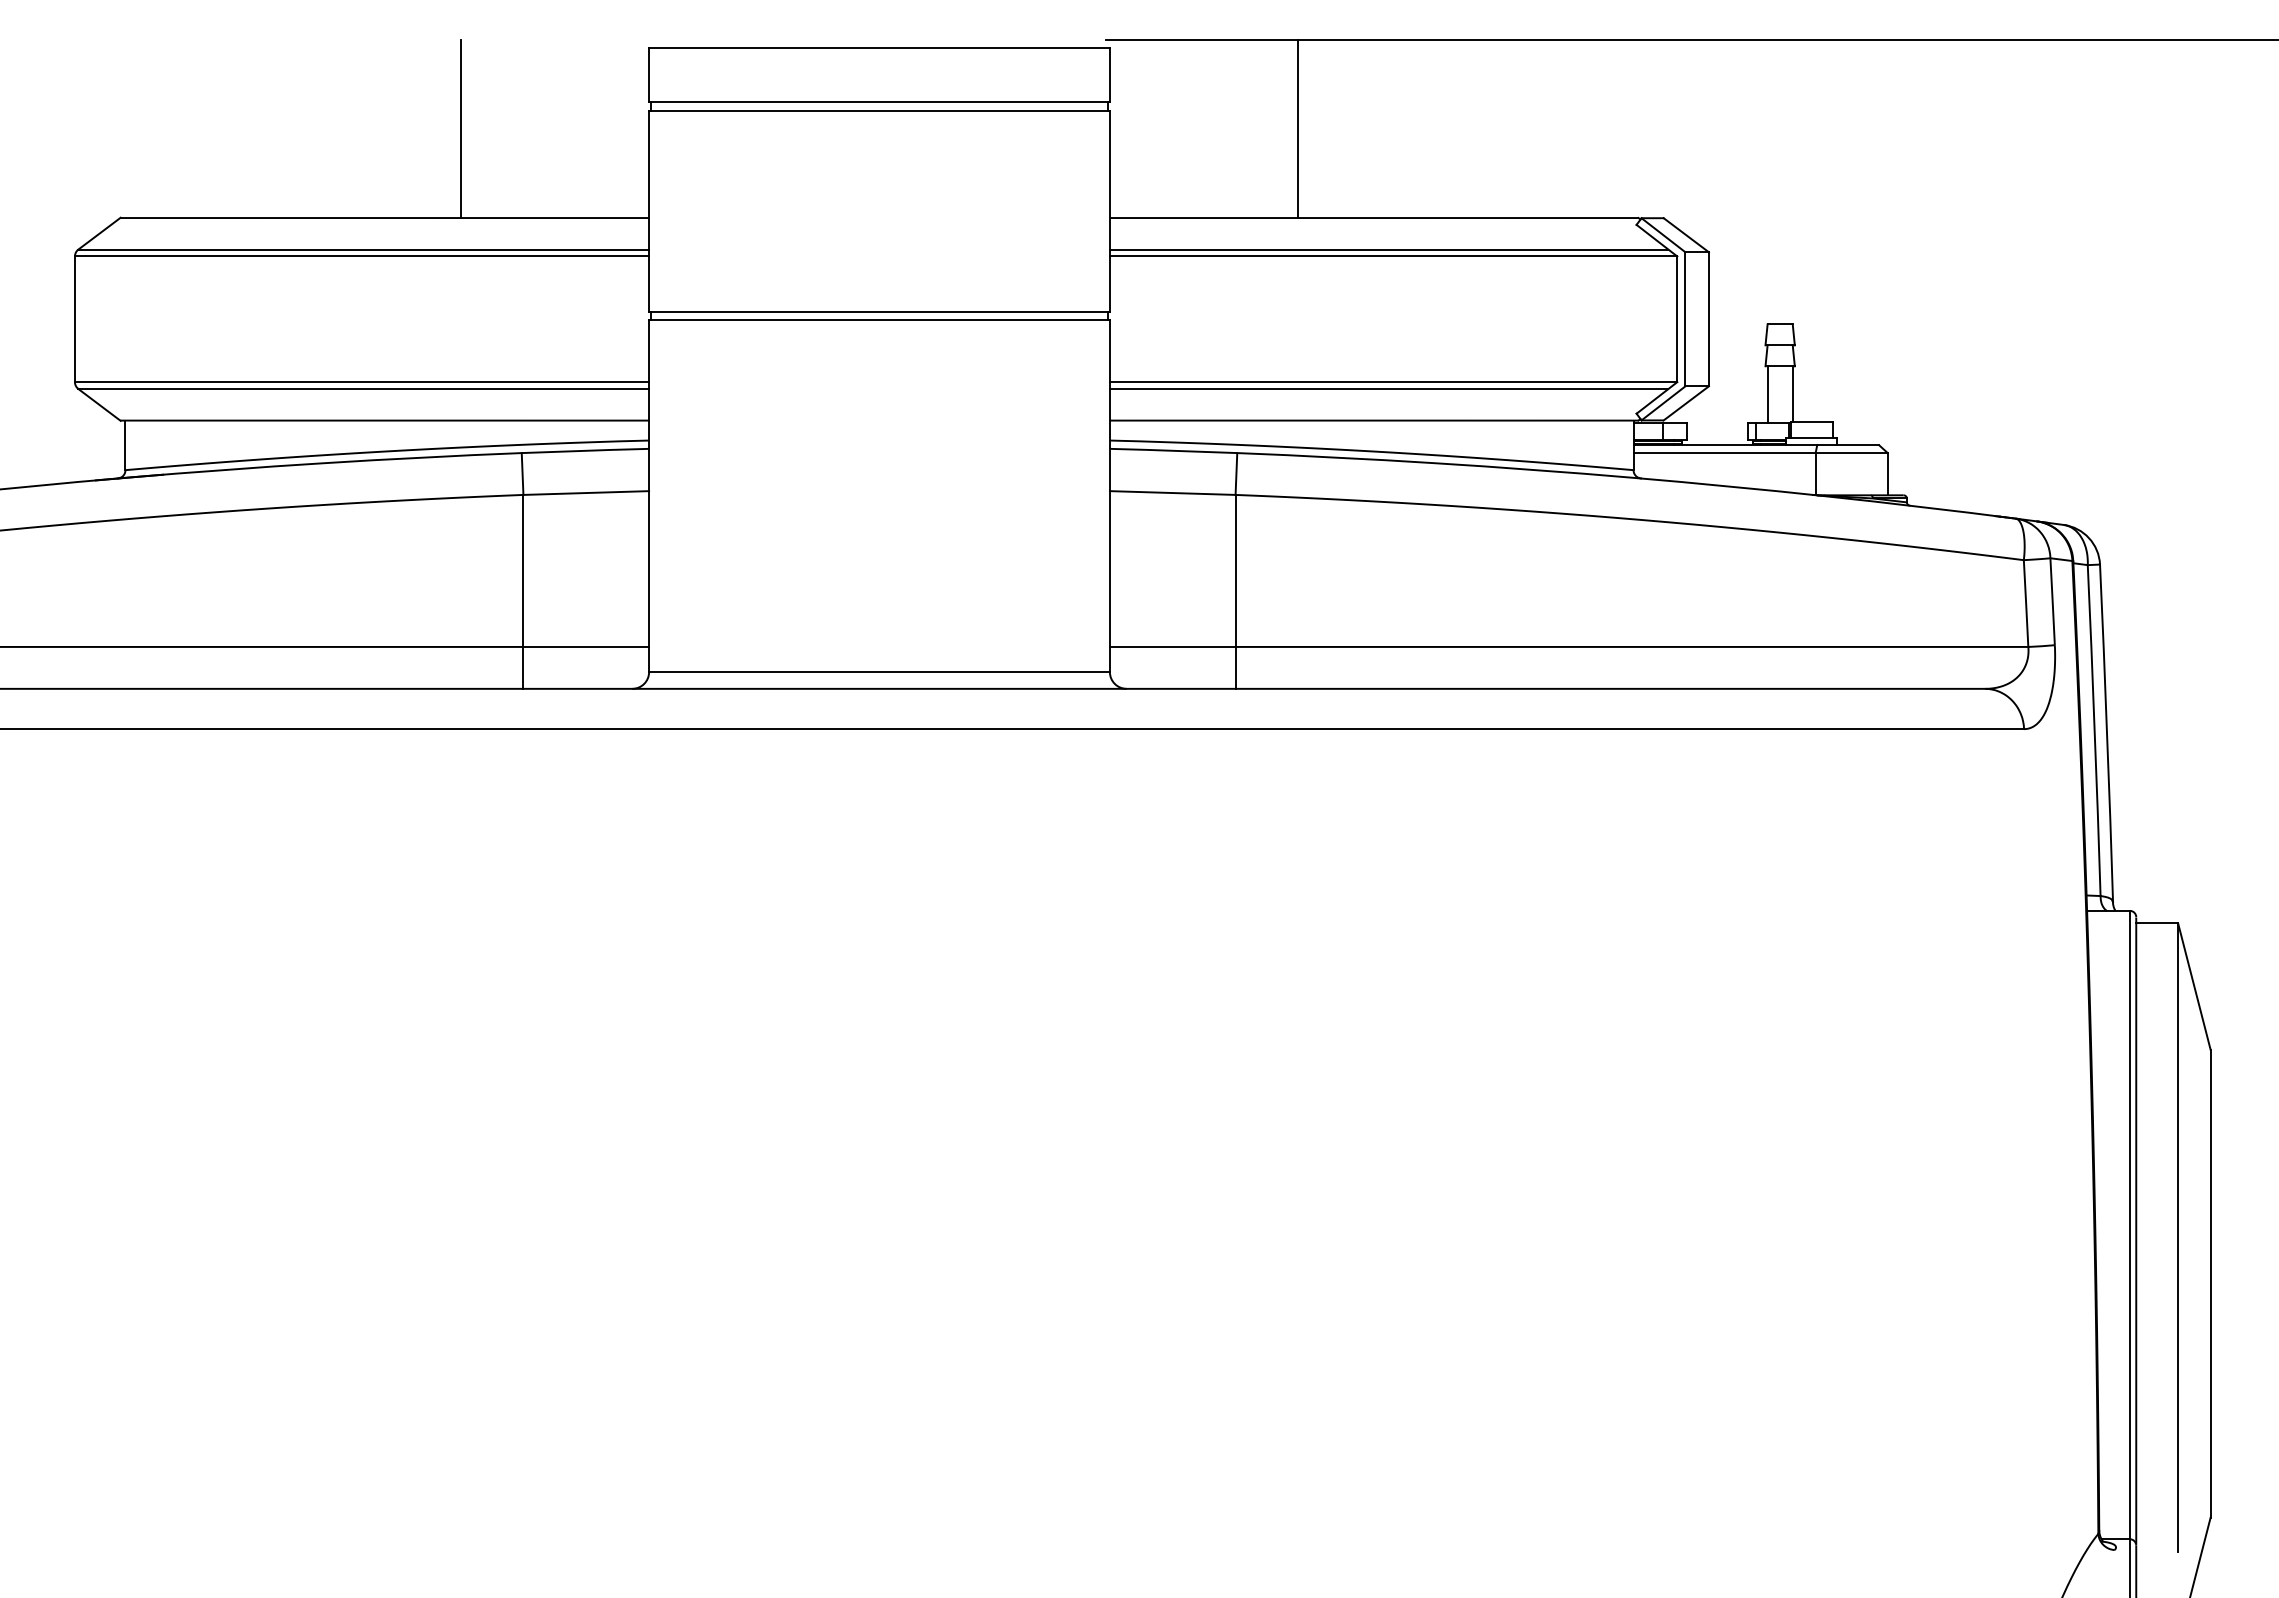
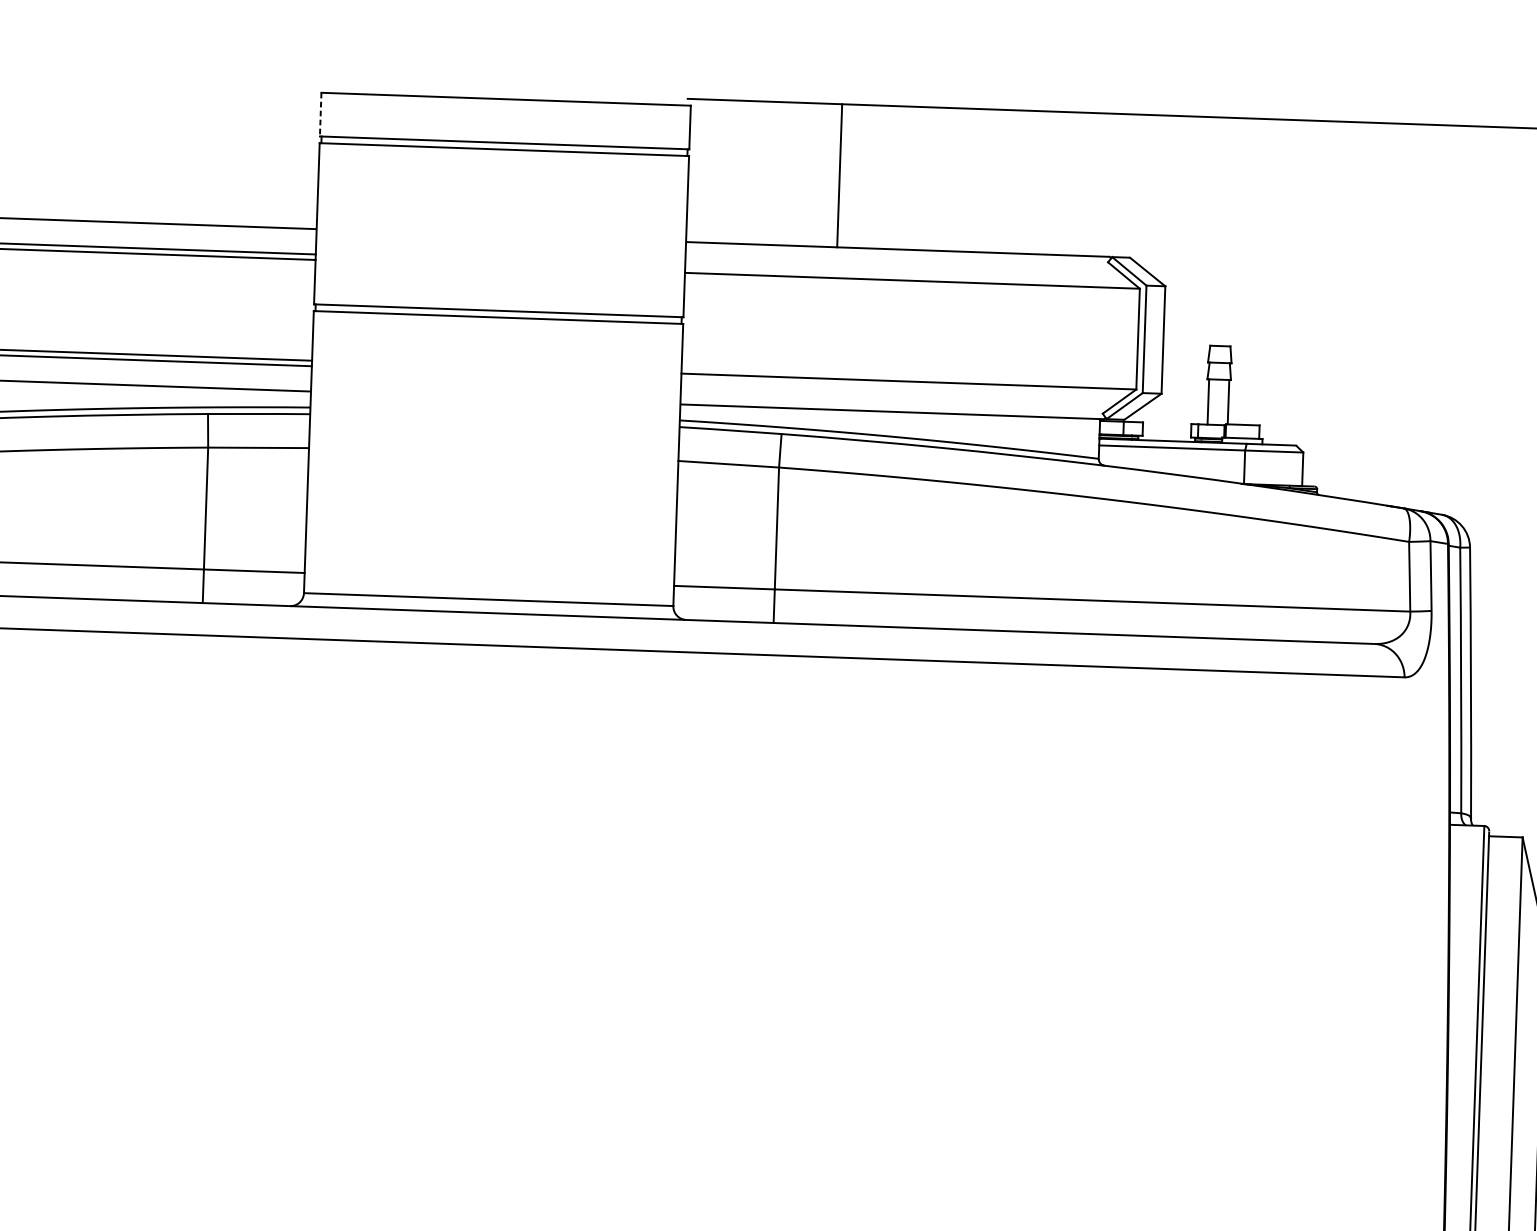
line: (649, 75) -> (320, 114), solid -> dashed
line: (460, 128) -> (168, 152), removed
line: (1388, 249) -> (908, 275), removed
line: (1388, 389) -> (904, 387), removed

